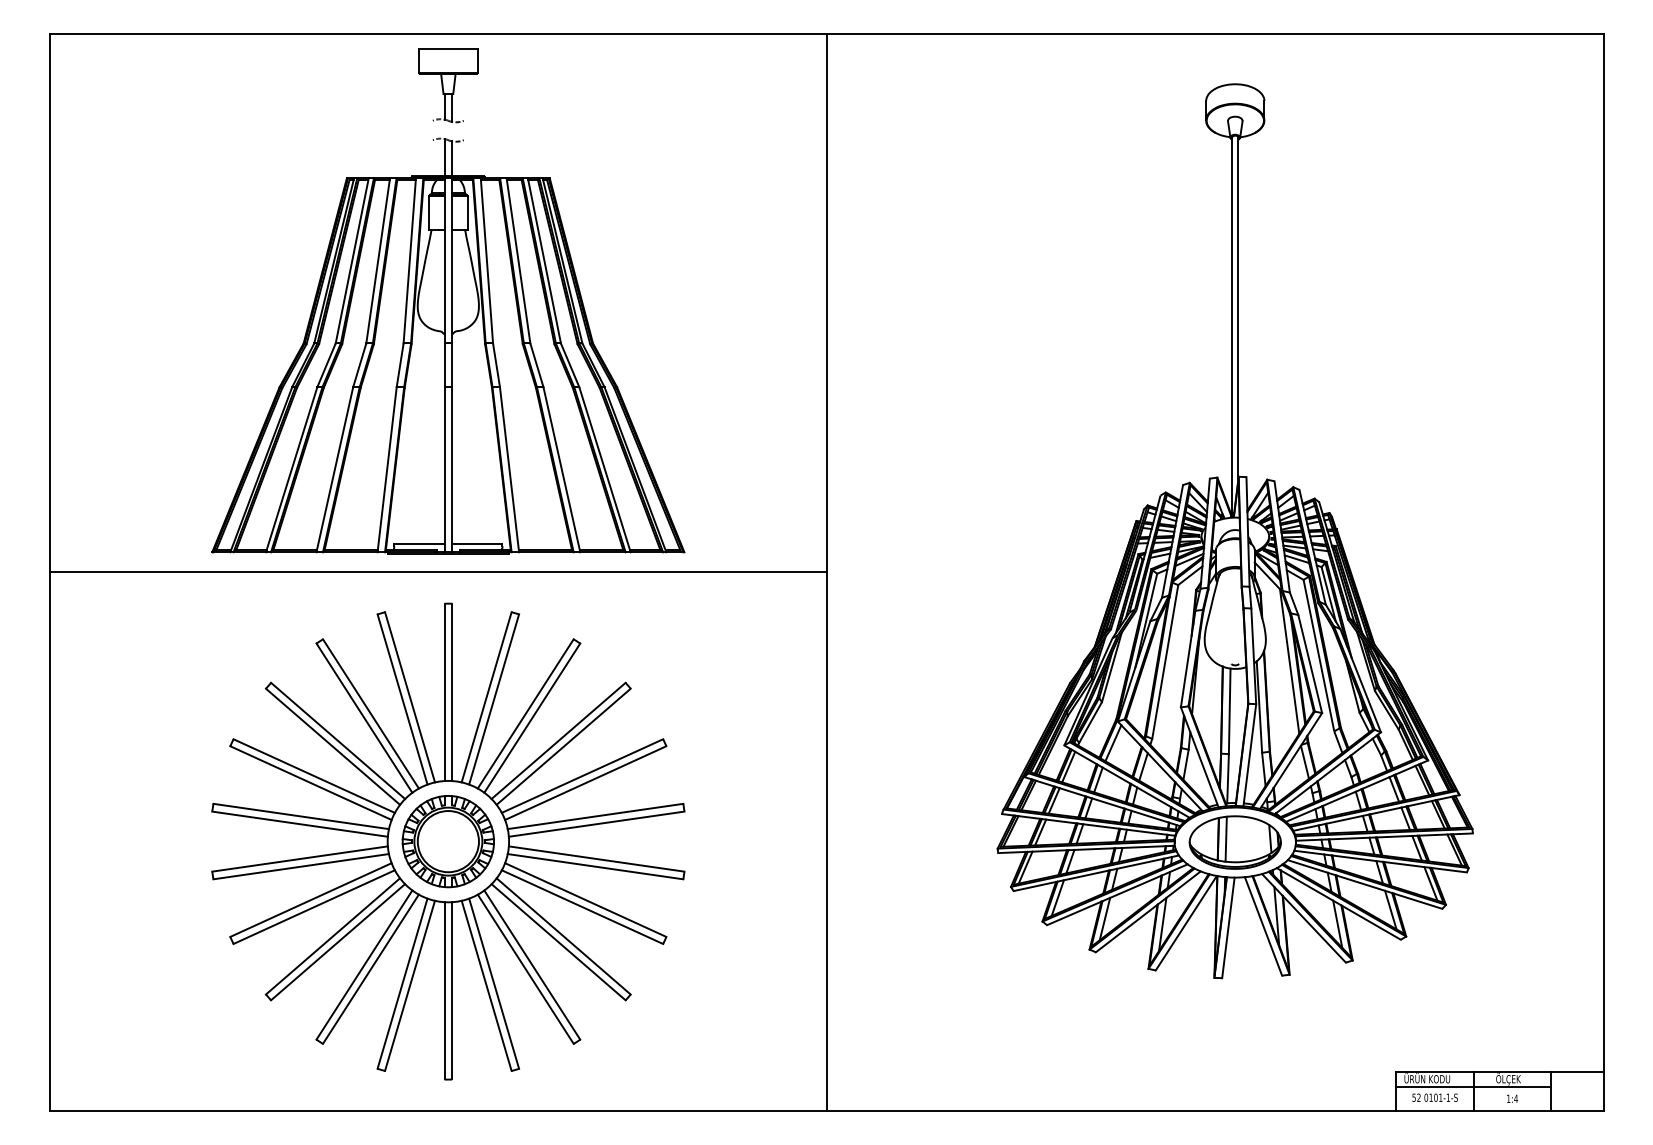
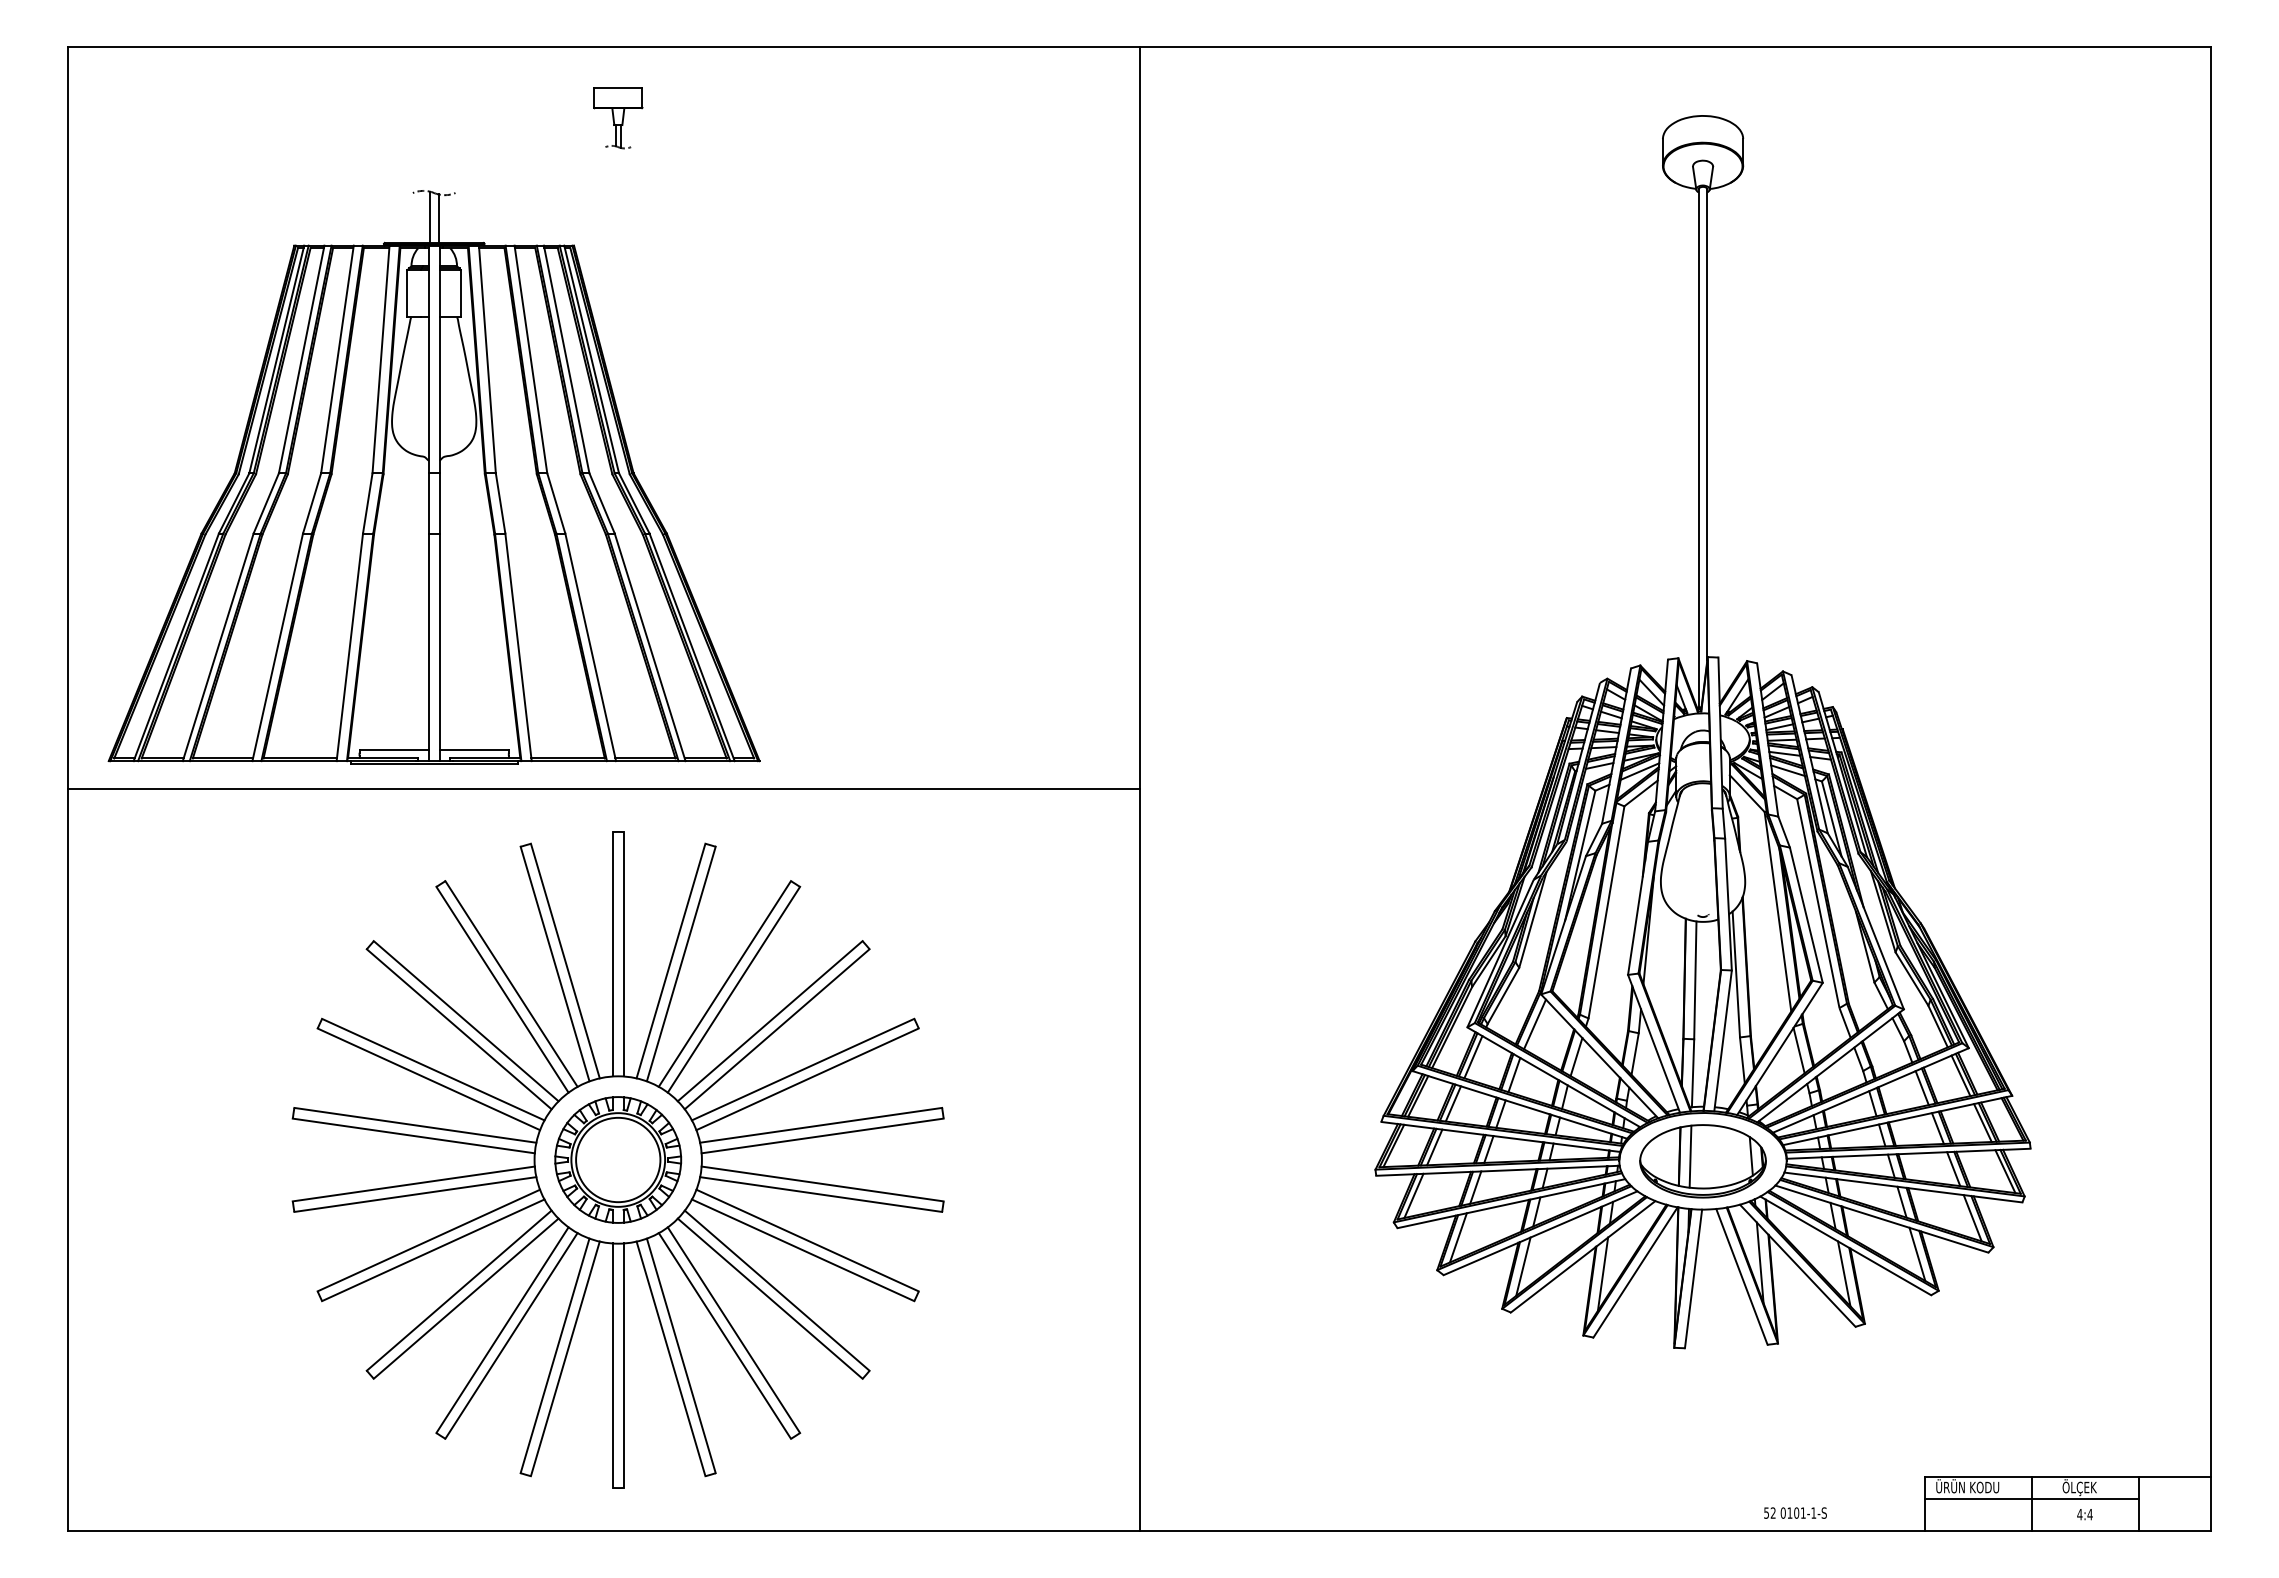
part: (448, 86) -> (618, 118), size x0.6
part: (447, 346) -> (433, 477), moved
text: (1435, 1097) -> (1795, 1512), moved
text: (1508, 1098) -> (2079, 1514), 1:4 -> 4:4

